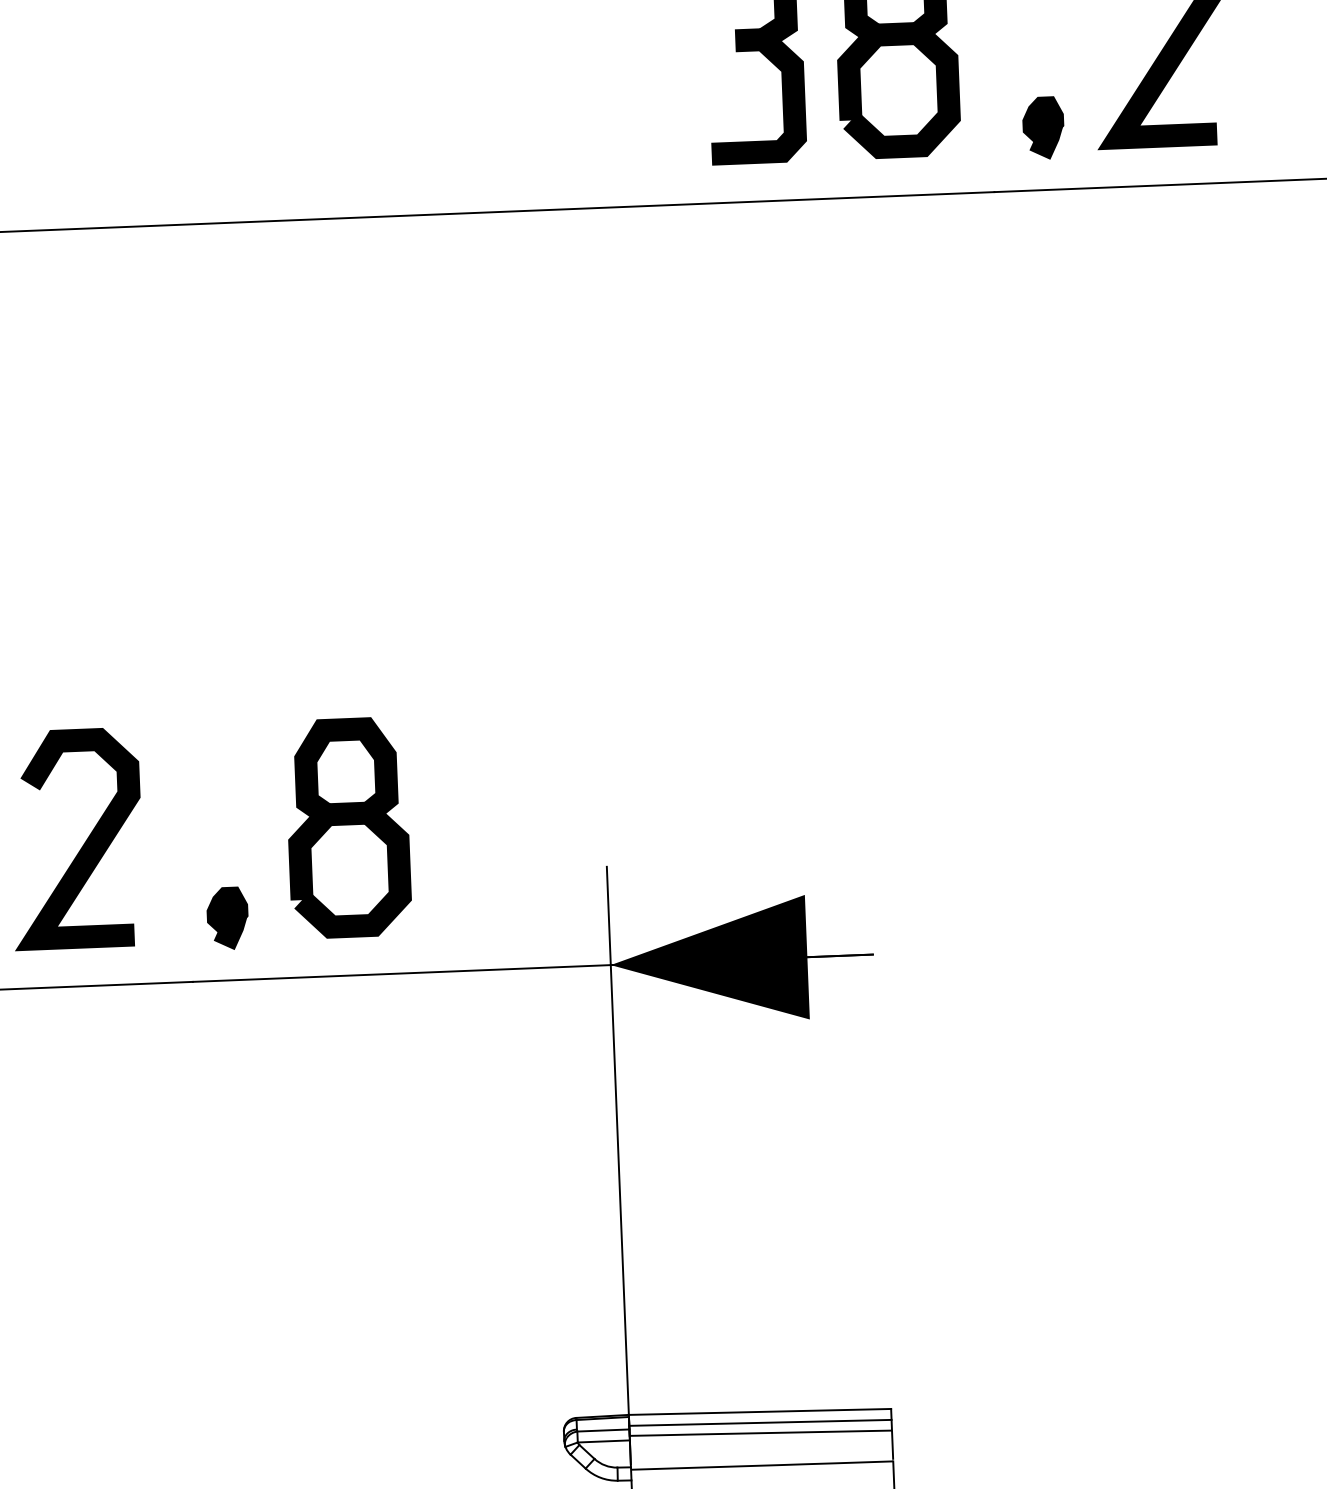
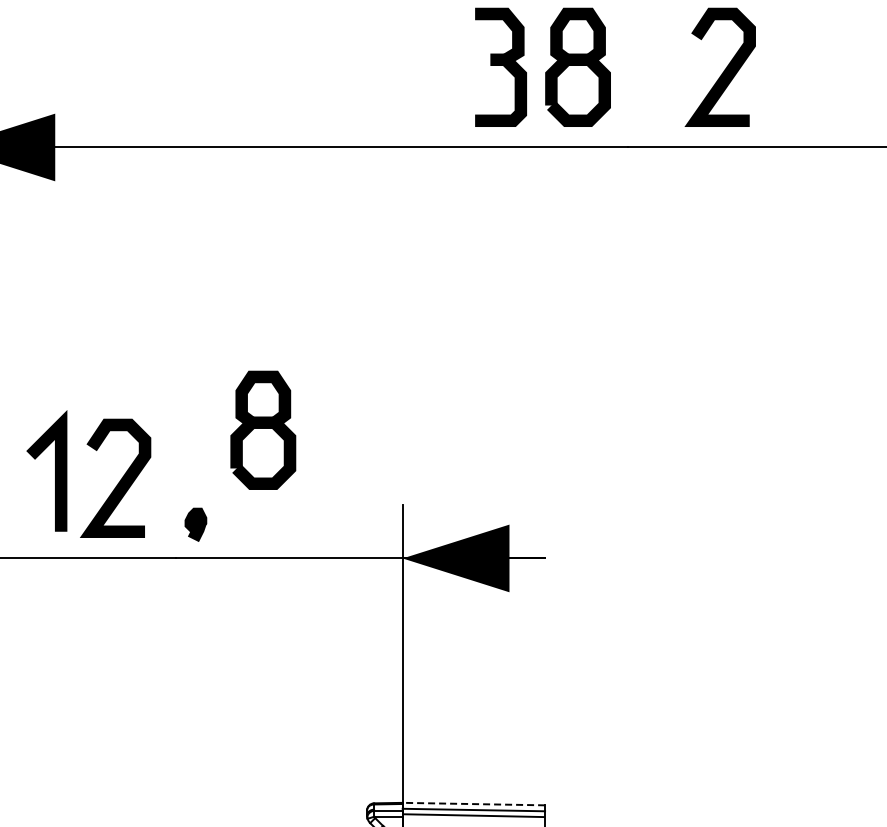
part: (1043, 127) -> (655, 113), removed
part: (348, 826) -> (263, 429), moved
line: (759, 1412) -> (473, 804), solid -> dashed

